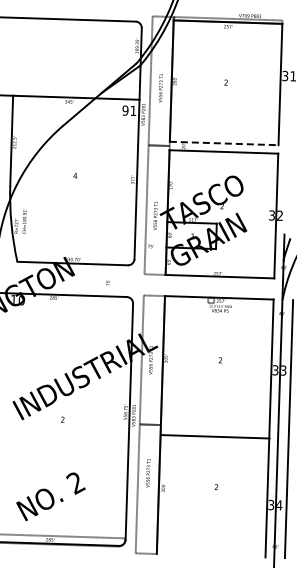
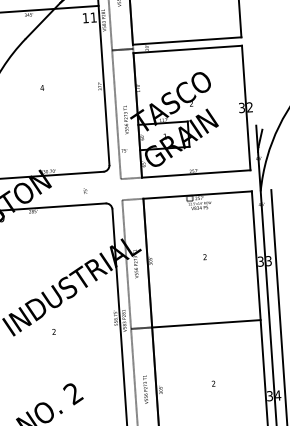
text: (125, 110) -> (85, 17), 91 -> 11
line: (224, 143) -> (187, 40), dashed -> solid
line: (214, 436) -> (205, 323), moved
text: (148, 473) -> (145, 389), moved

